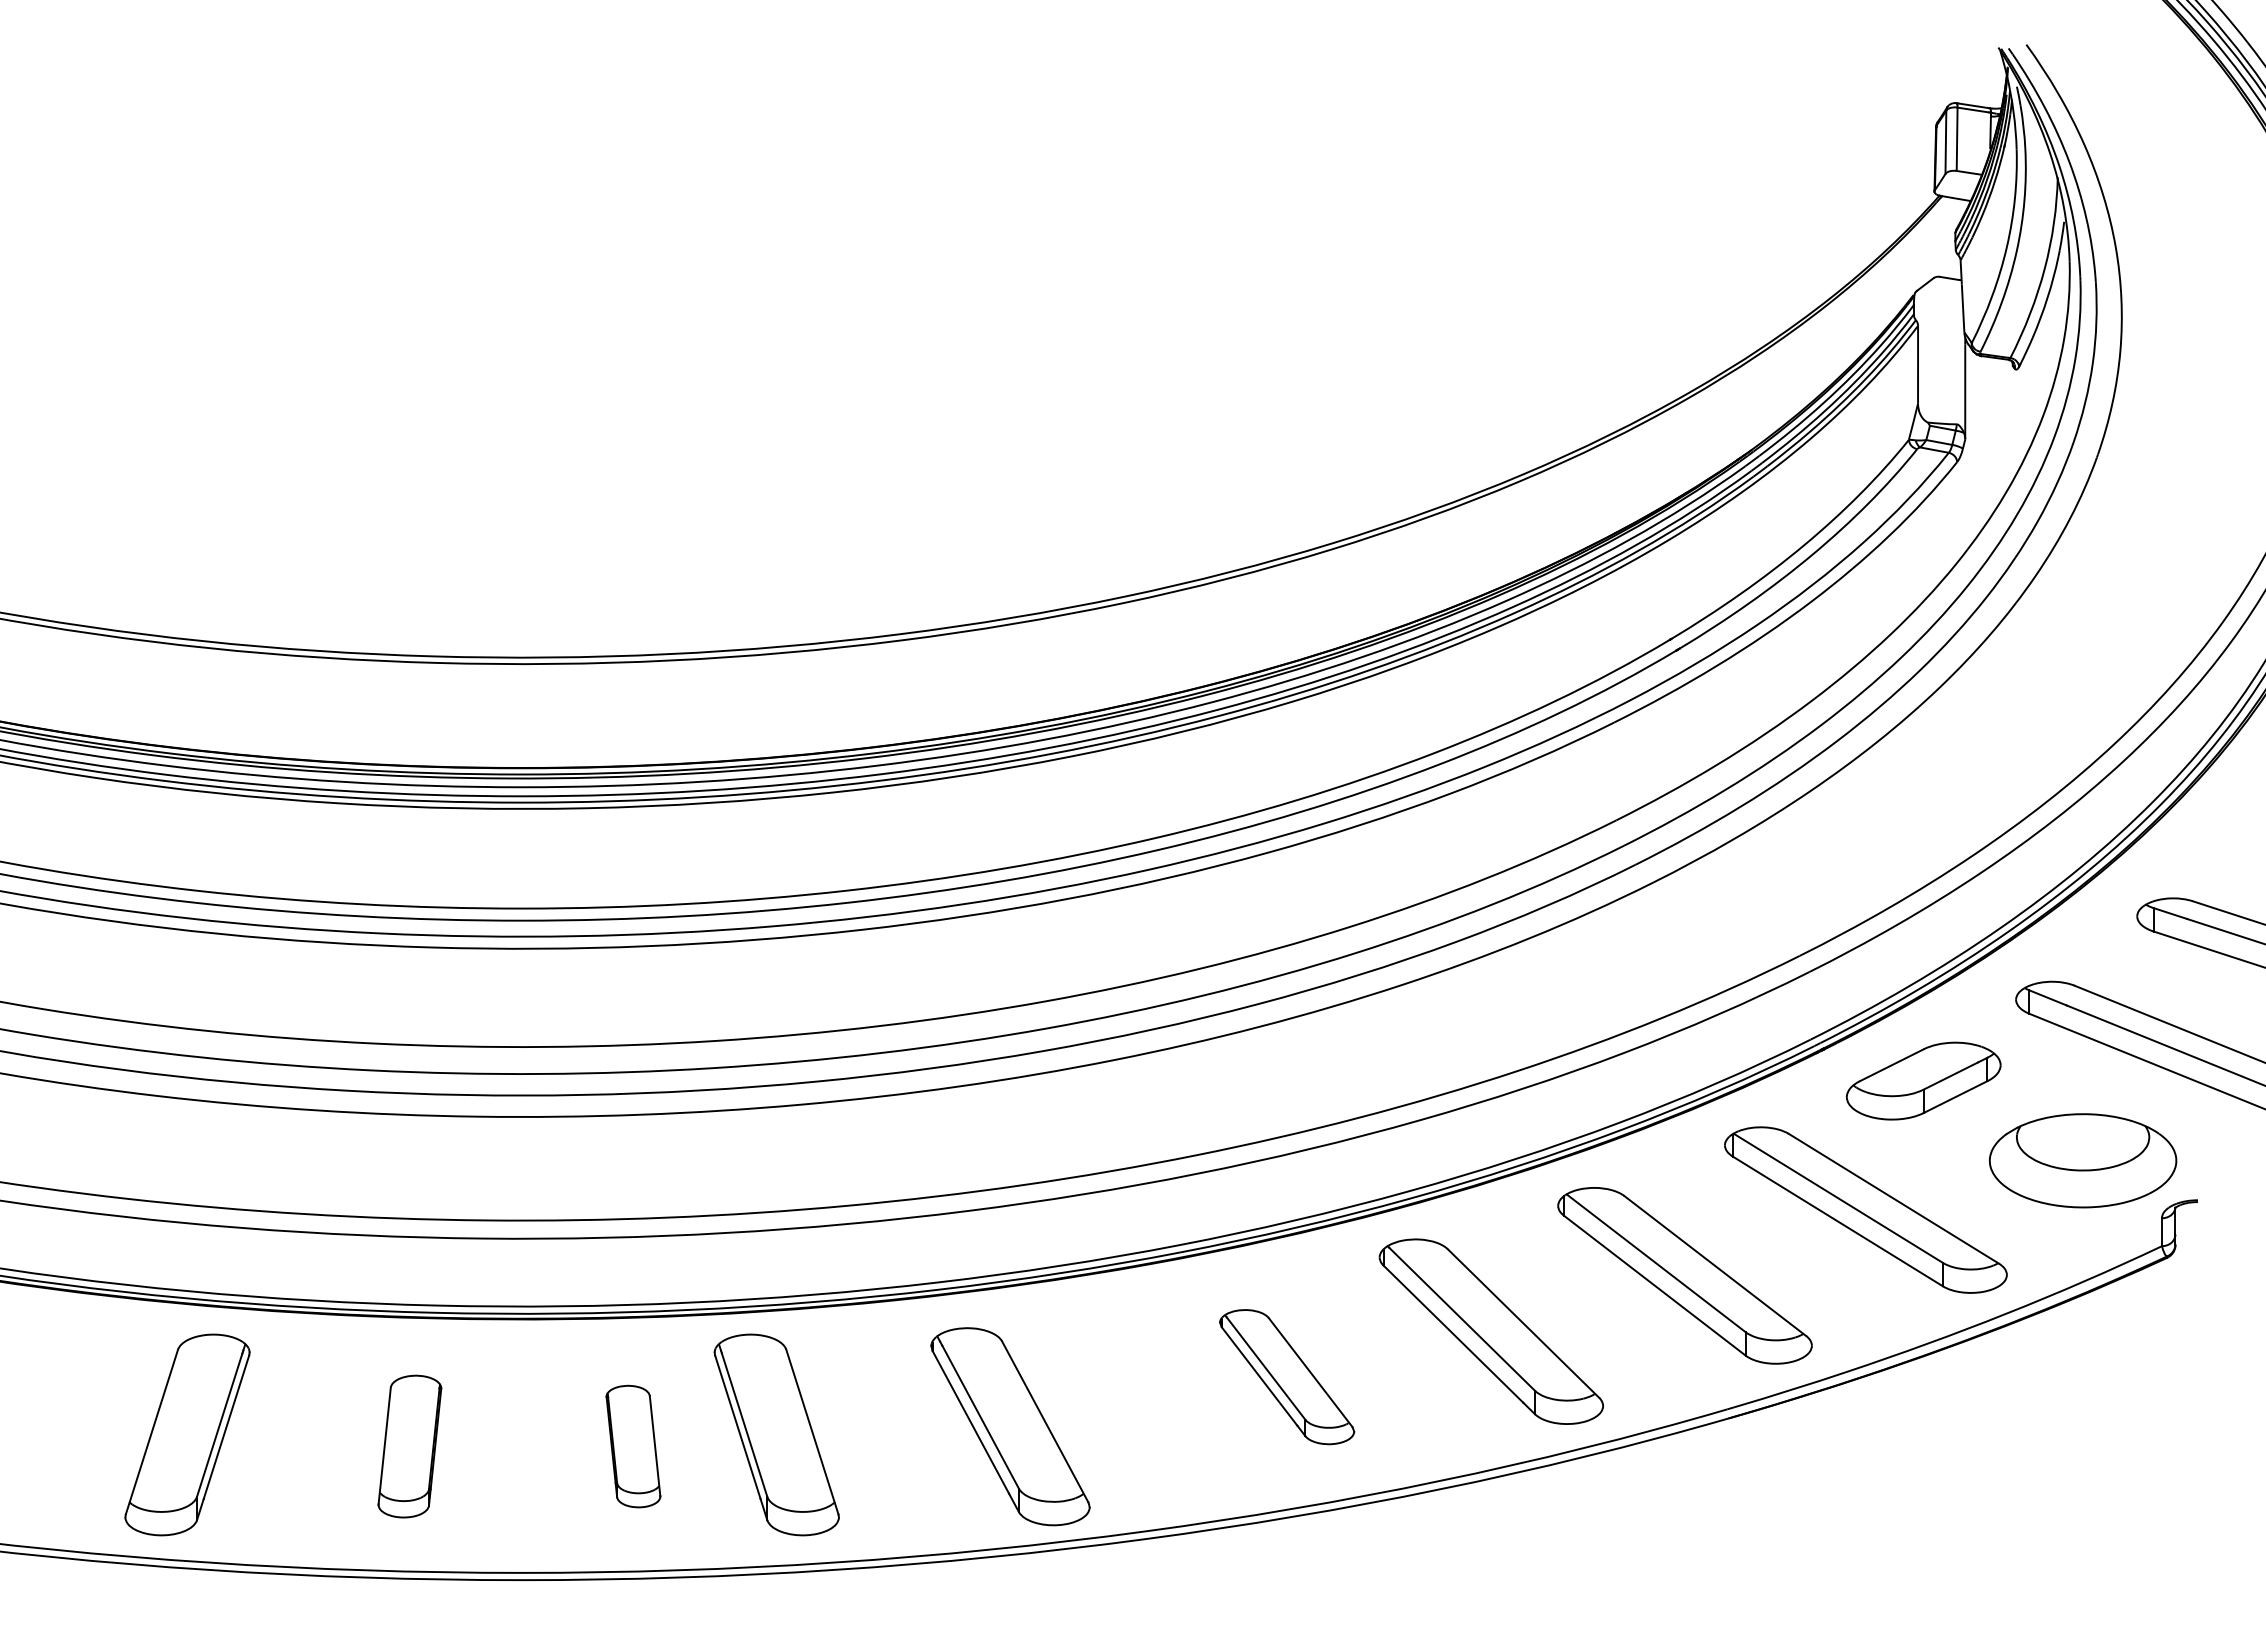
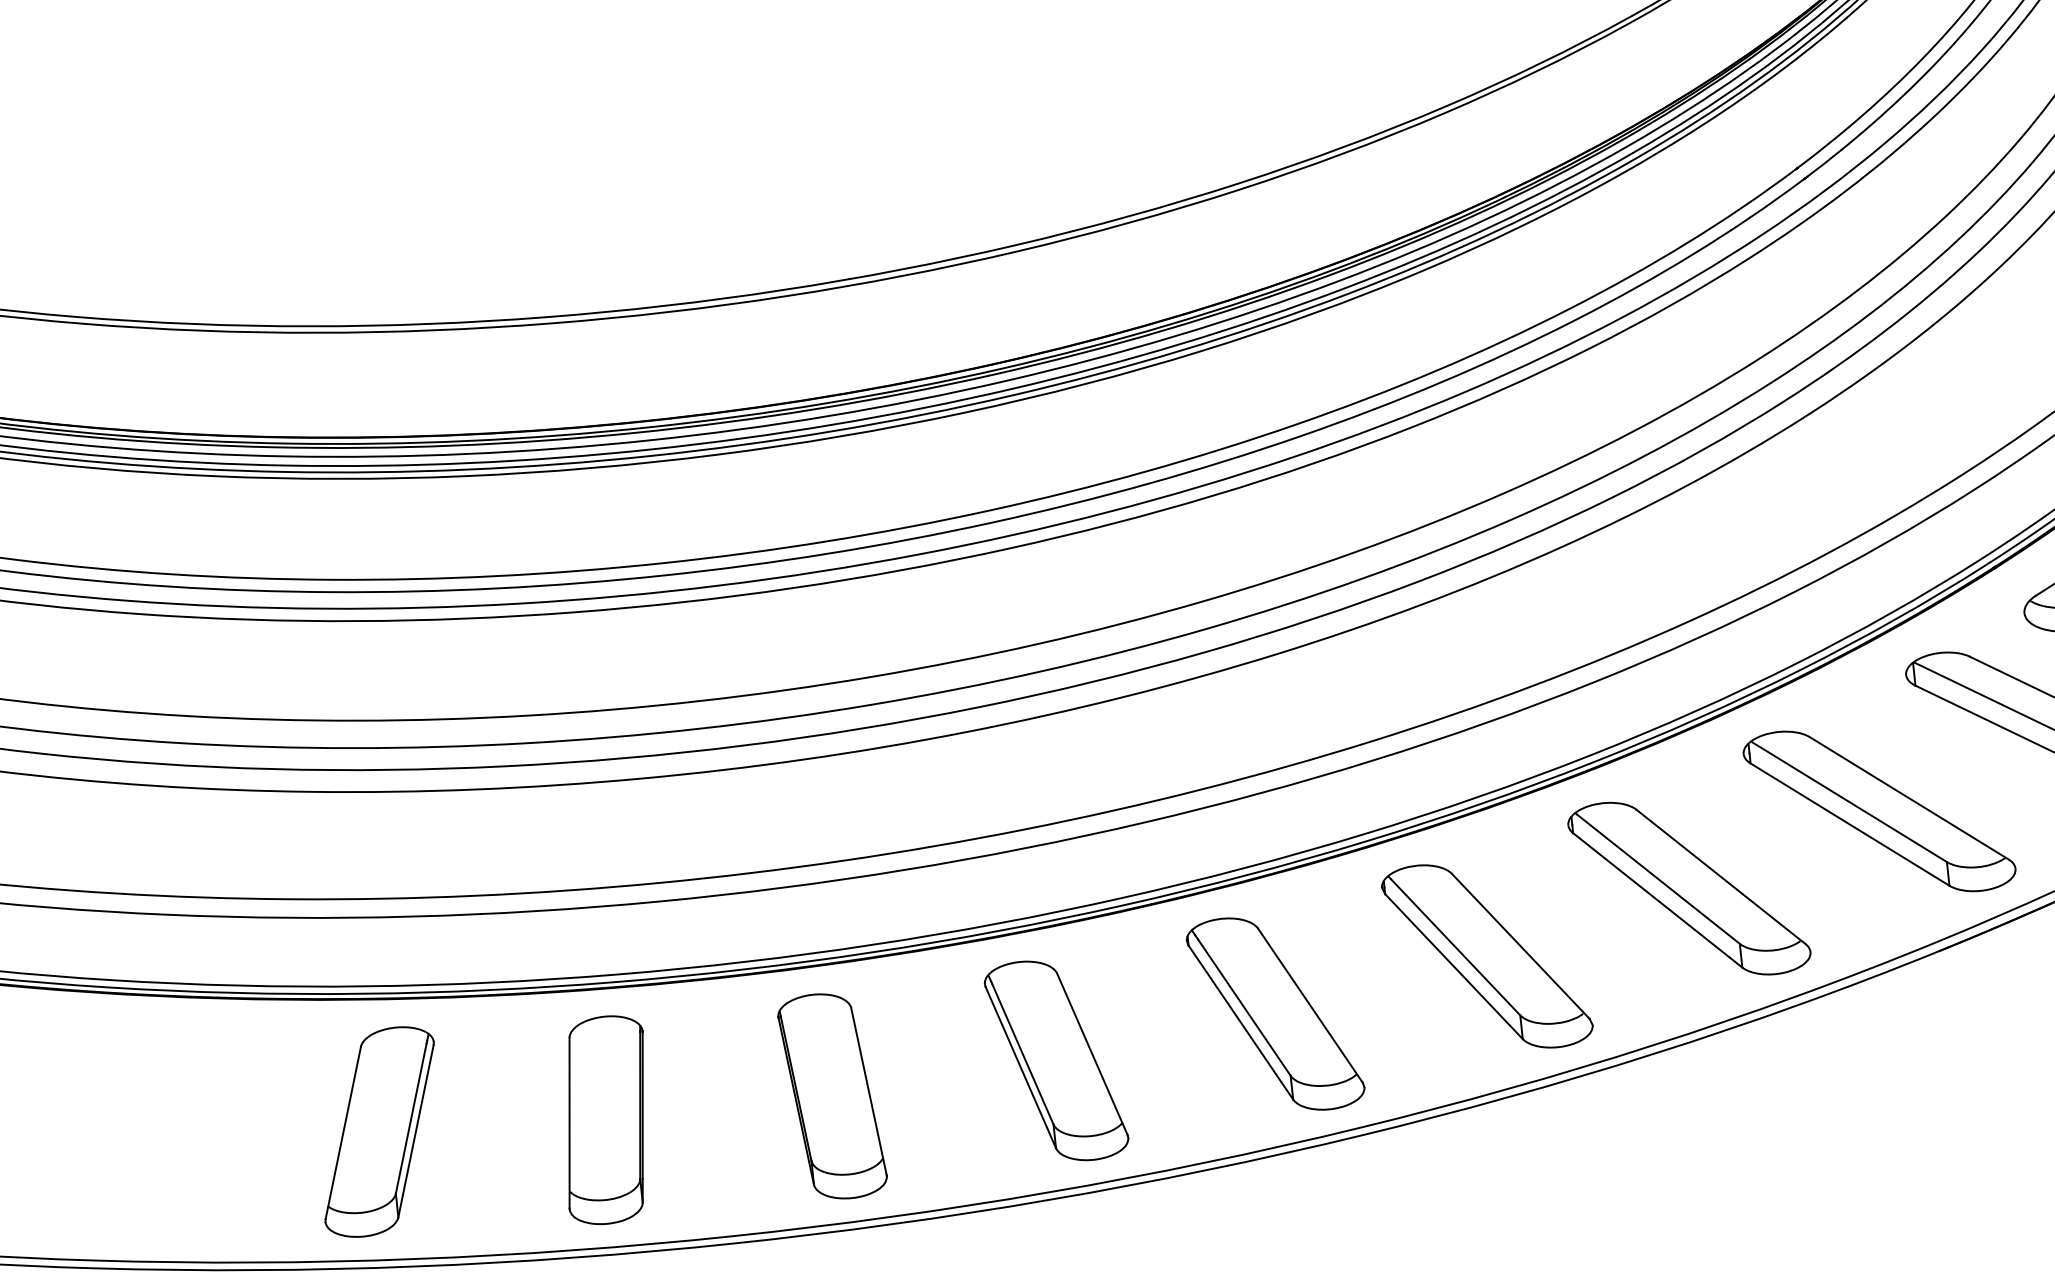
part: (1286, 1376) -> (1486, 955), size x1.43
part: (1010, 1426) -> (1275, 1013), moved
part: (776, 1434) -> (1056, 1060), moved
part: (409, 1446) -> (605, 1120), size x1.43
part: (633, 1446) -> (832, 1096), size x1.67

